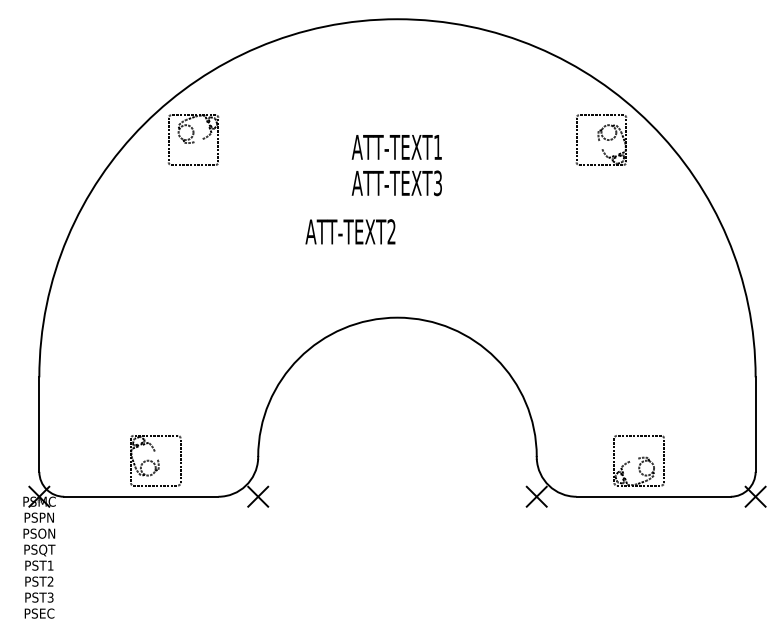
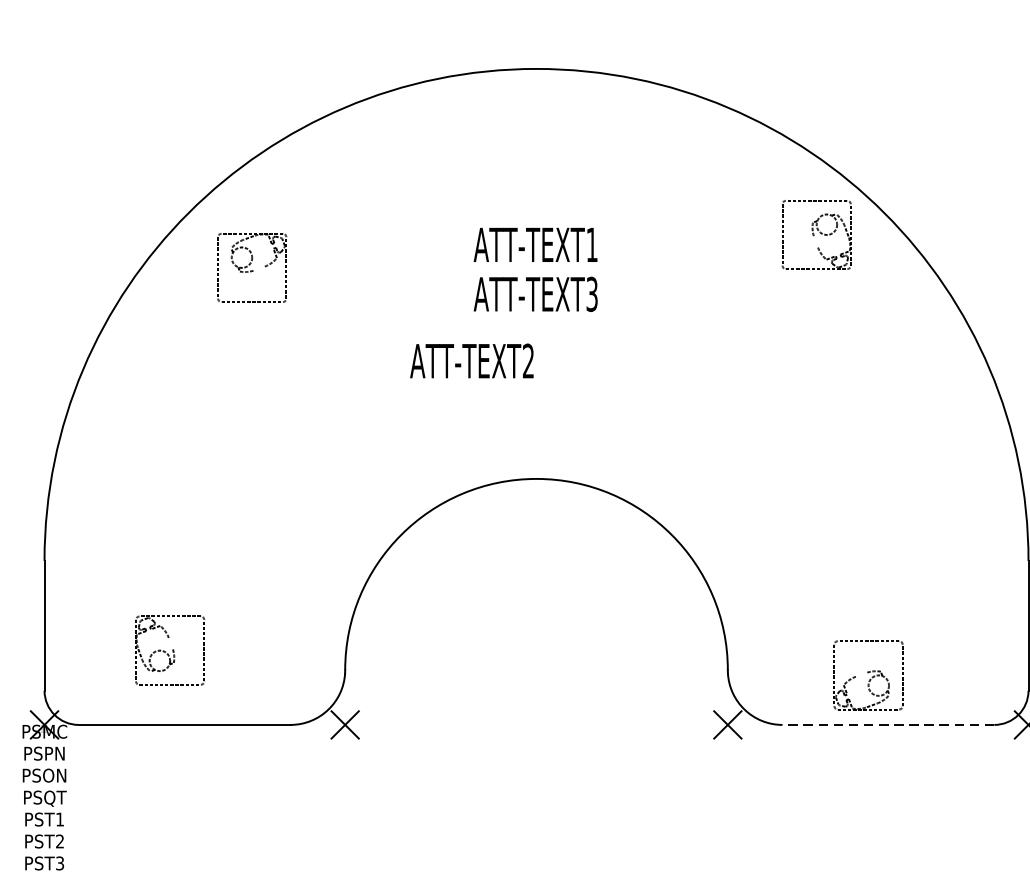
part: (193, 139) -> (252, 267), moved
part: (155, 460) -> (169, 650), moved
line: (653, 496) -> (888, 724), solid -> dashed

